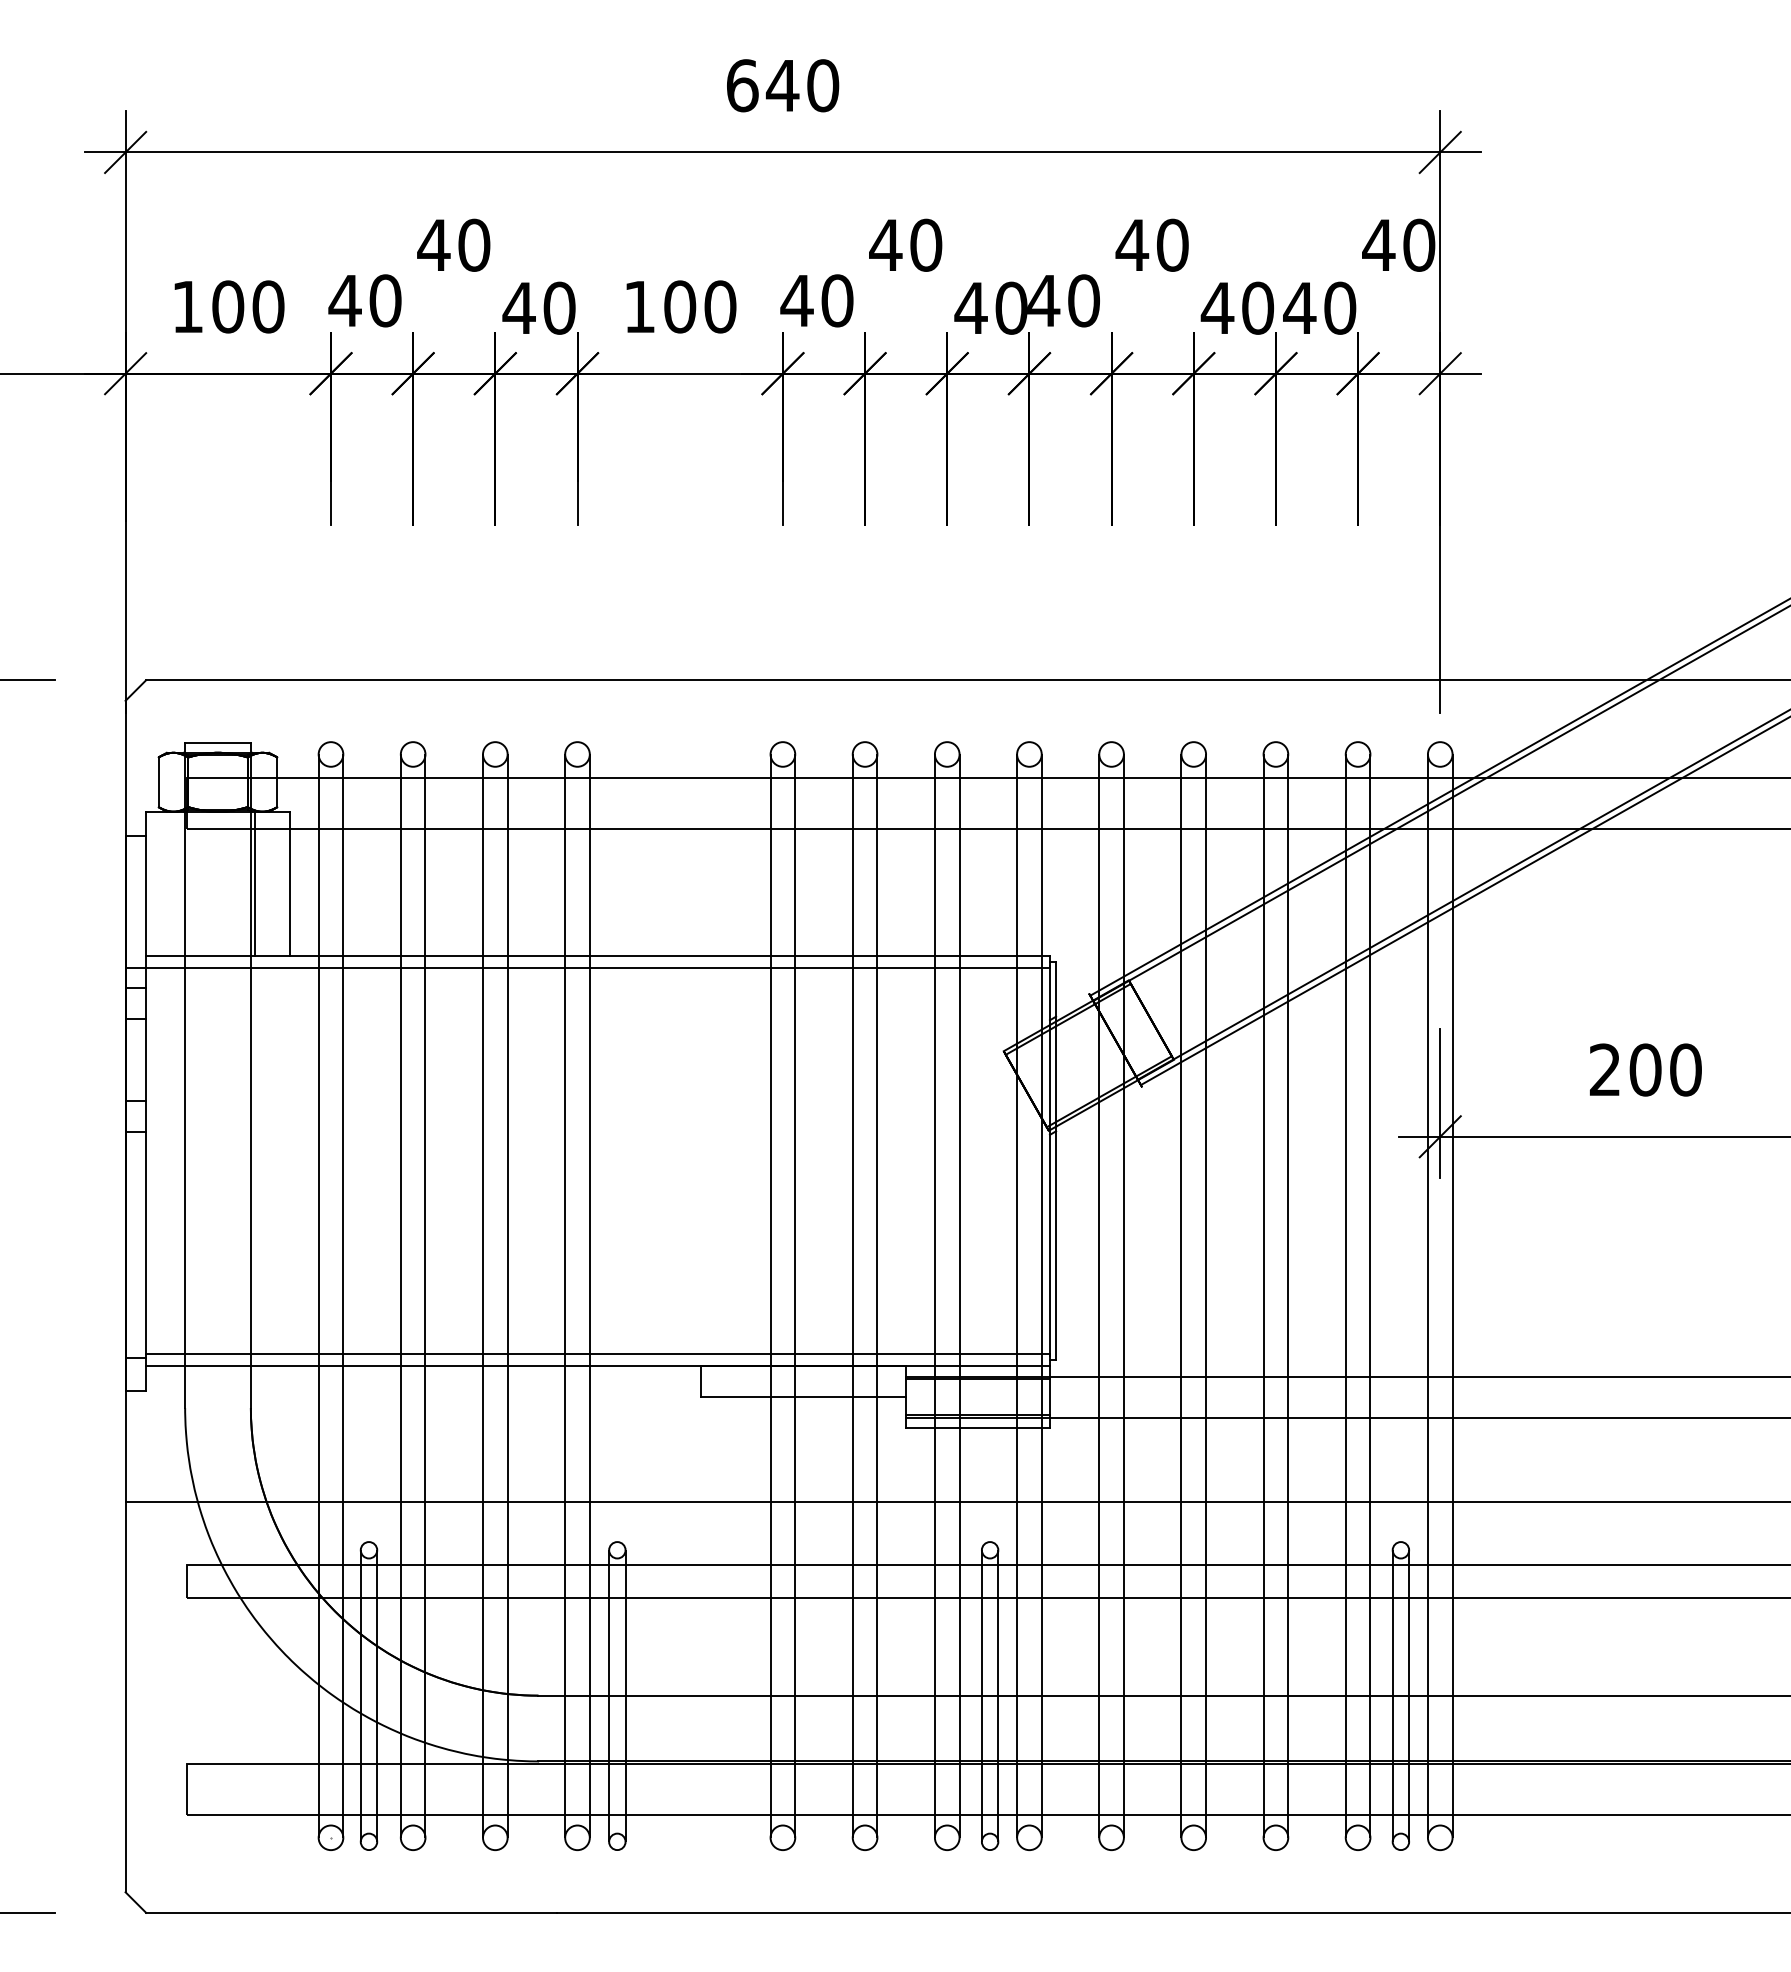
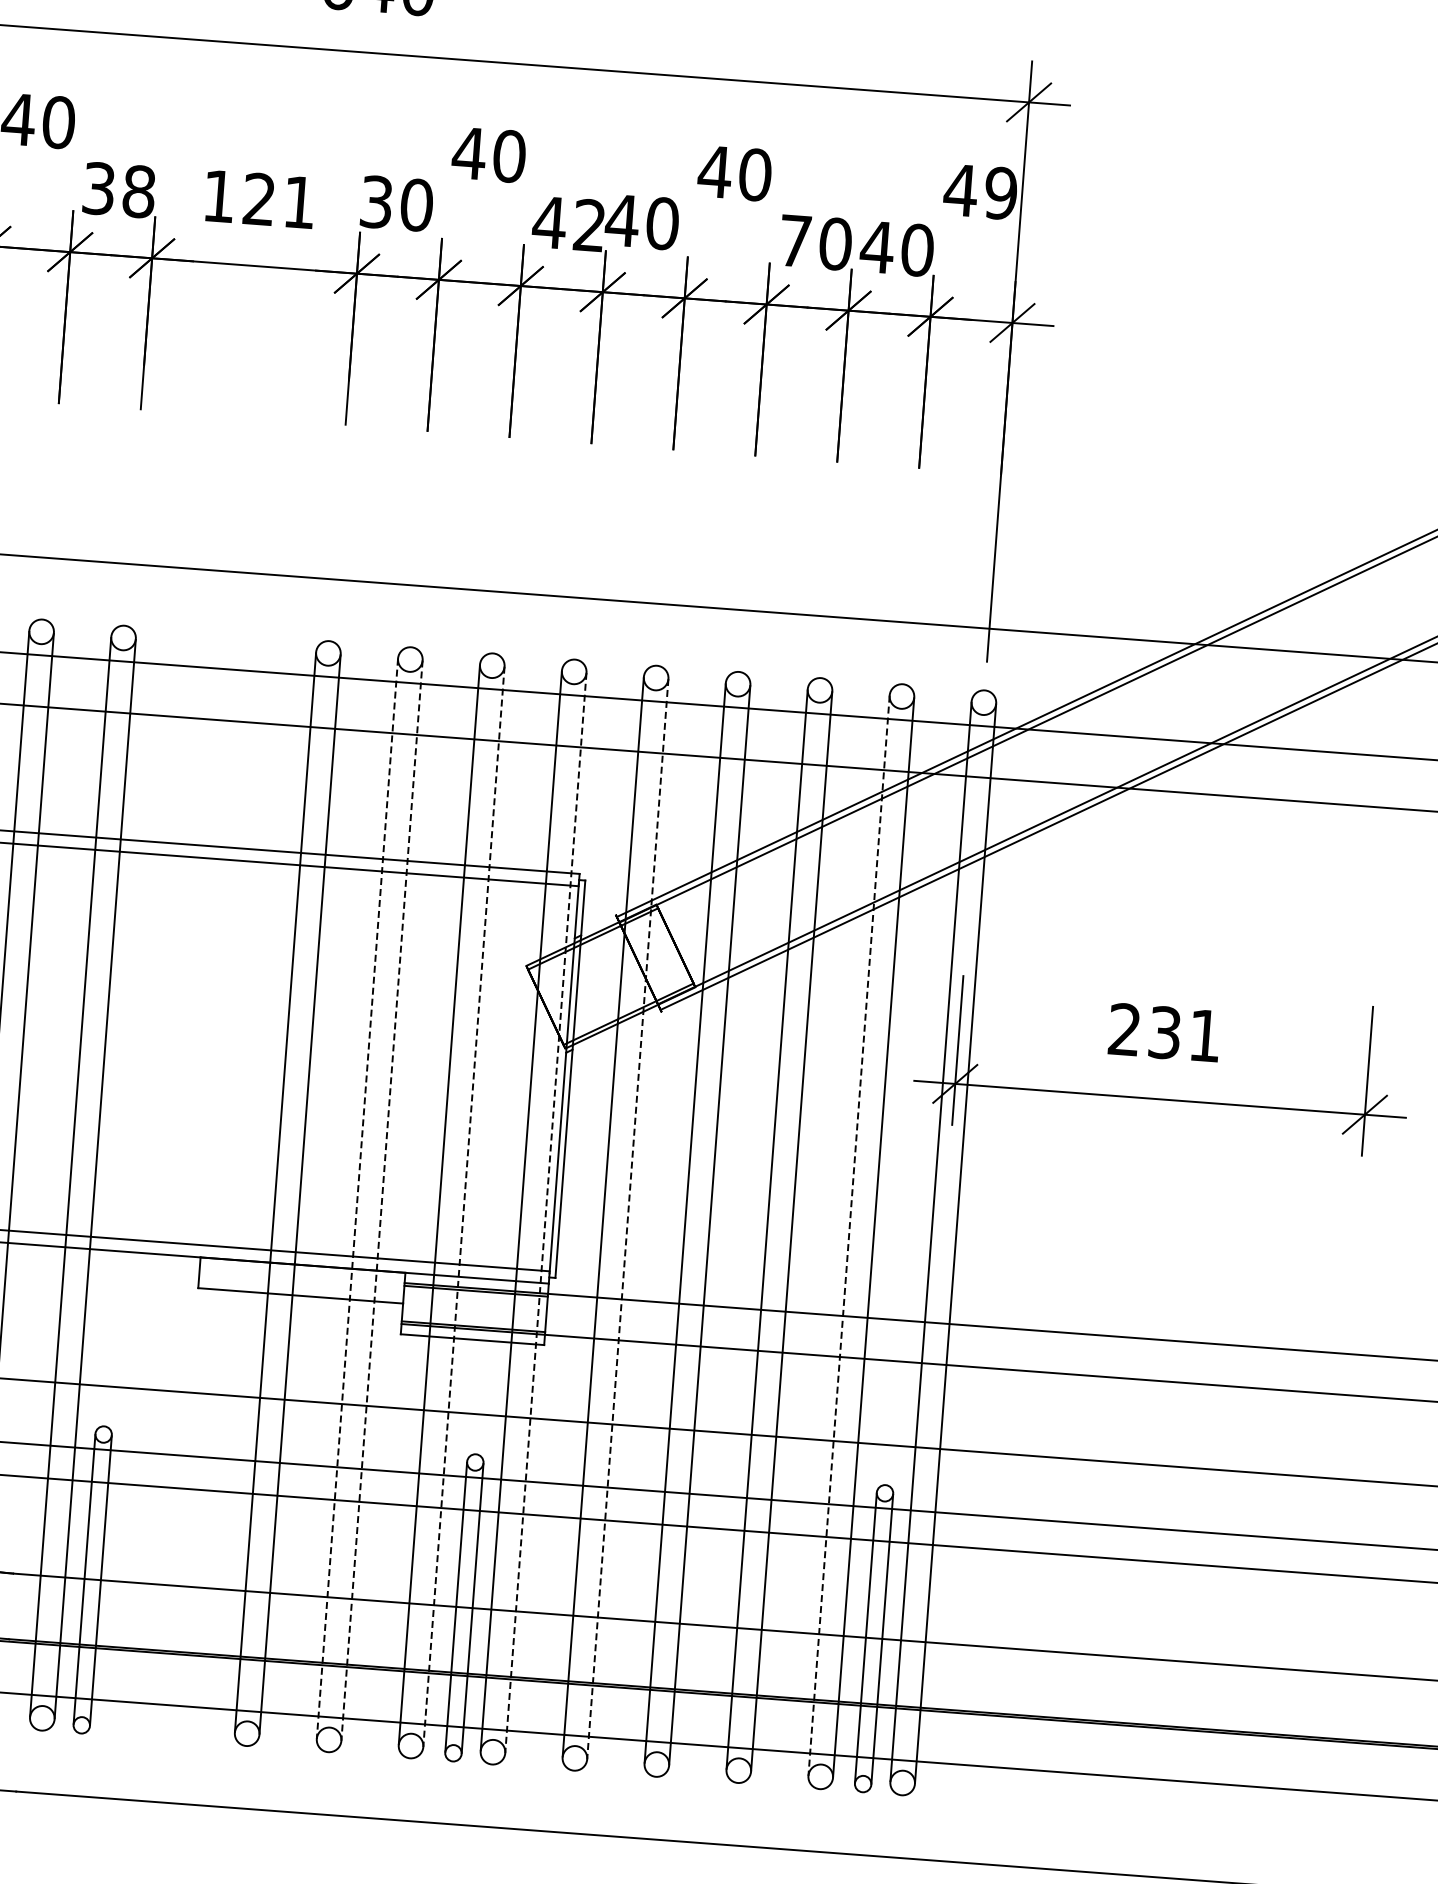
text: (1419, 244) -> (1001, 192), 40 -> 49
text: (796, 300) -> (375, 201), 40 -> 30
text: (700, 306) -> (279, 200), 100 -> 121
text: (538, 307) -> (118, 189), 40 -> 38
text: (1011, 307) -> (589, 224), 40 -> 42
text: (1217, 307) -> (795, 240), 40 -> 70
text: (1665, 1069) -> (1184, 1033), 200 -> 231
line: (852, 1296) -> (357, 1199), solid -> dashed
line: (877, 1296) -> (382, 1201), solid -> dashed
line: (959, 1296) -> (463, 1207), solid -> dashed
line: (1041, 1296) -> (545, 1213), solid -> dashed
line: (1123, 1296) -> (627, 1219), solid -> dashed
line: (1345, 1296) -> (848, 1236), solid -> dashed

